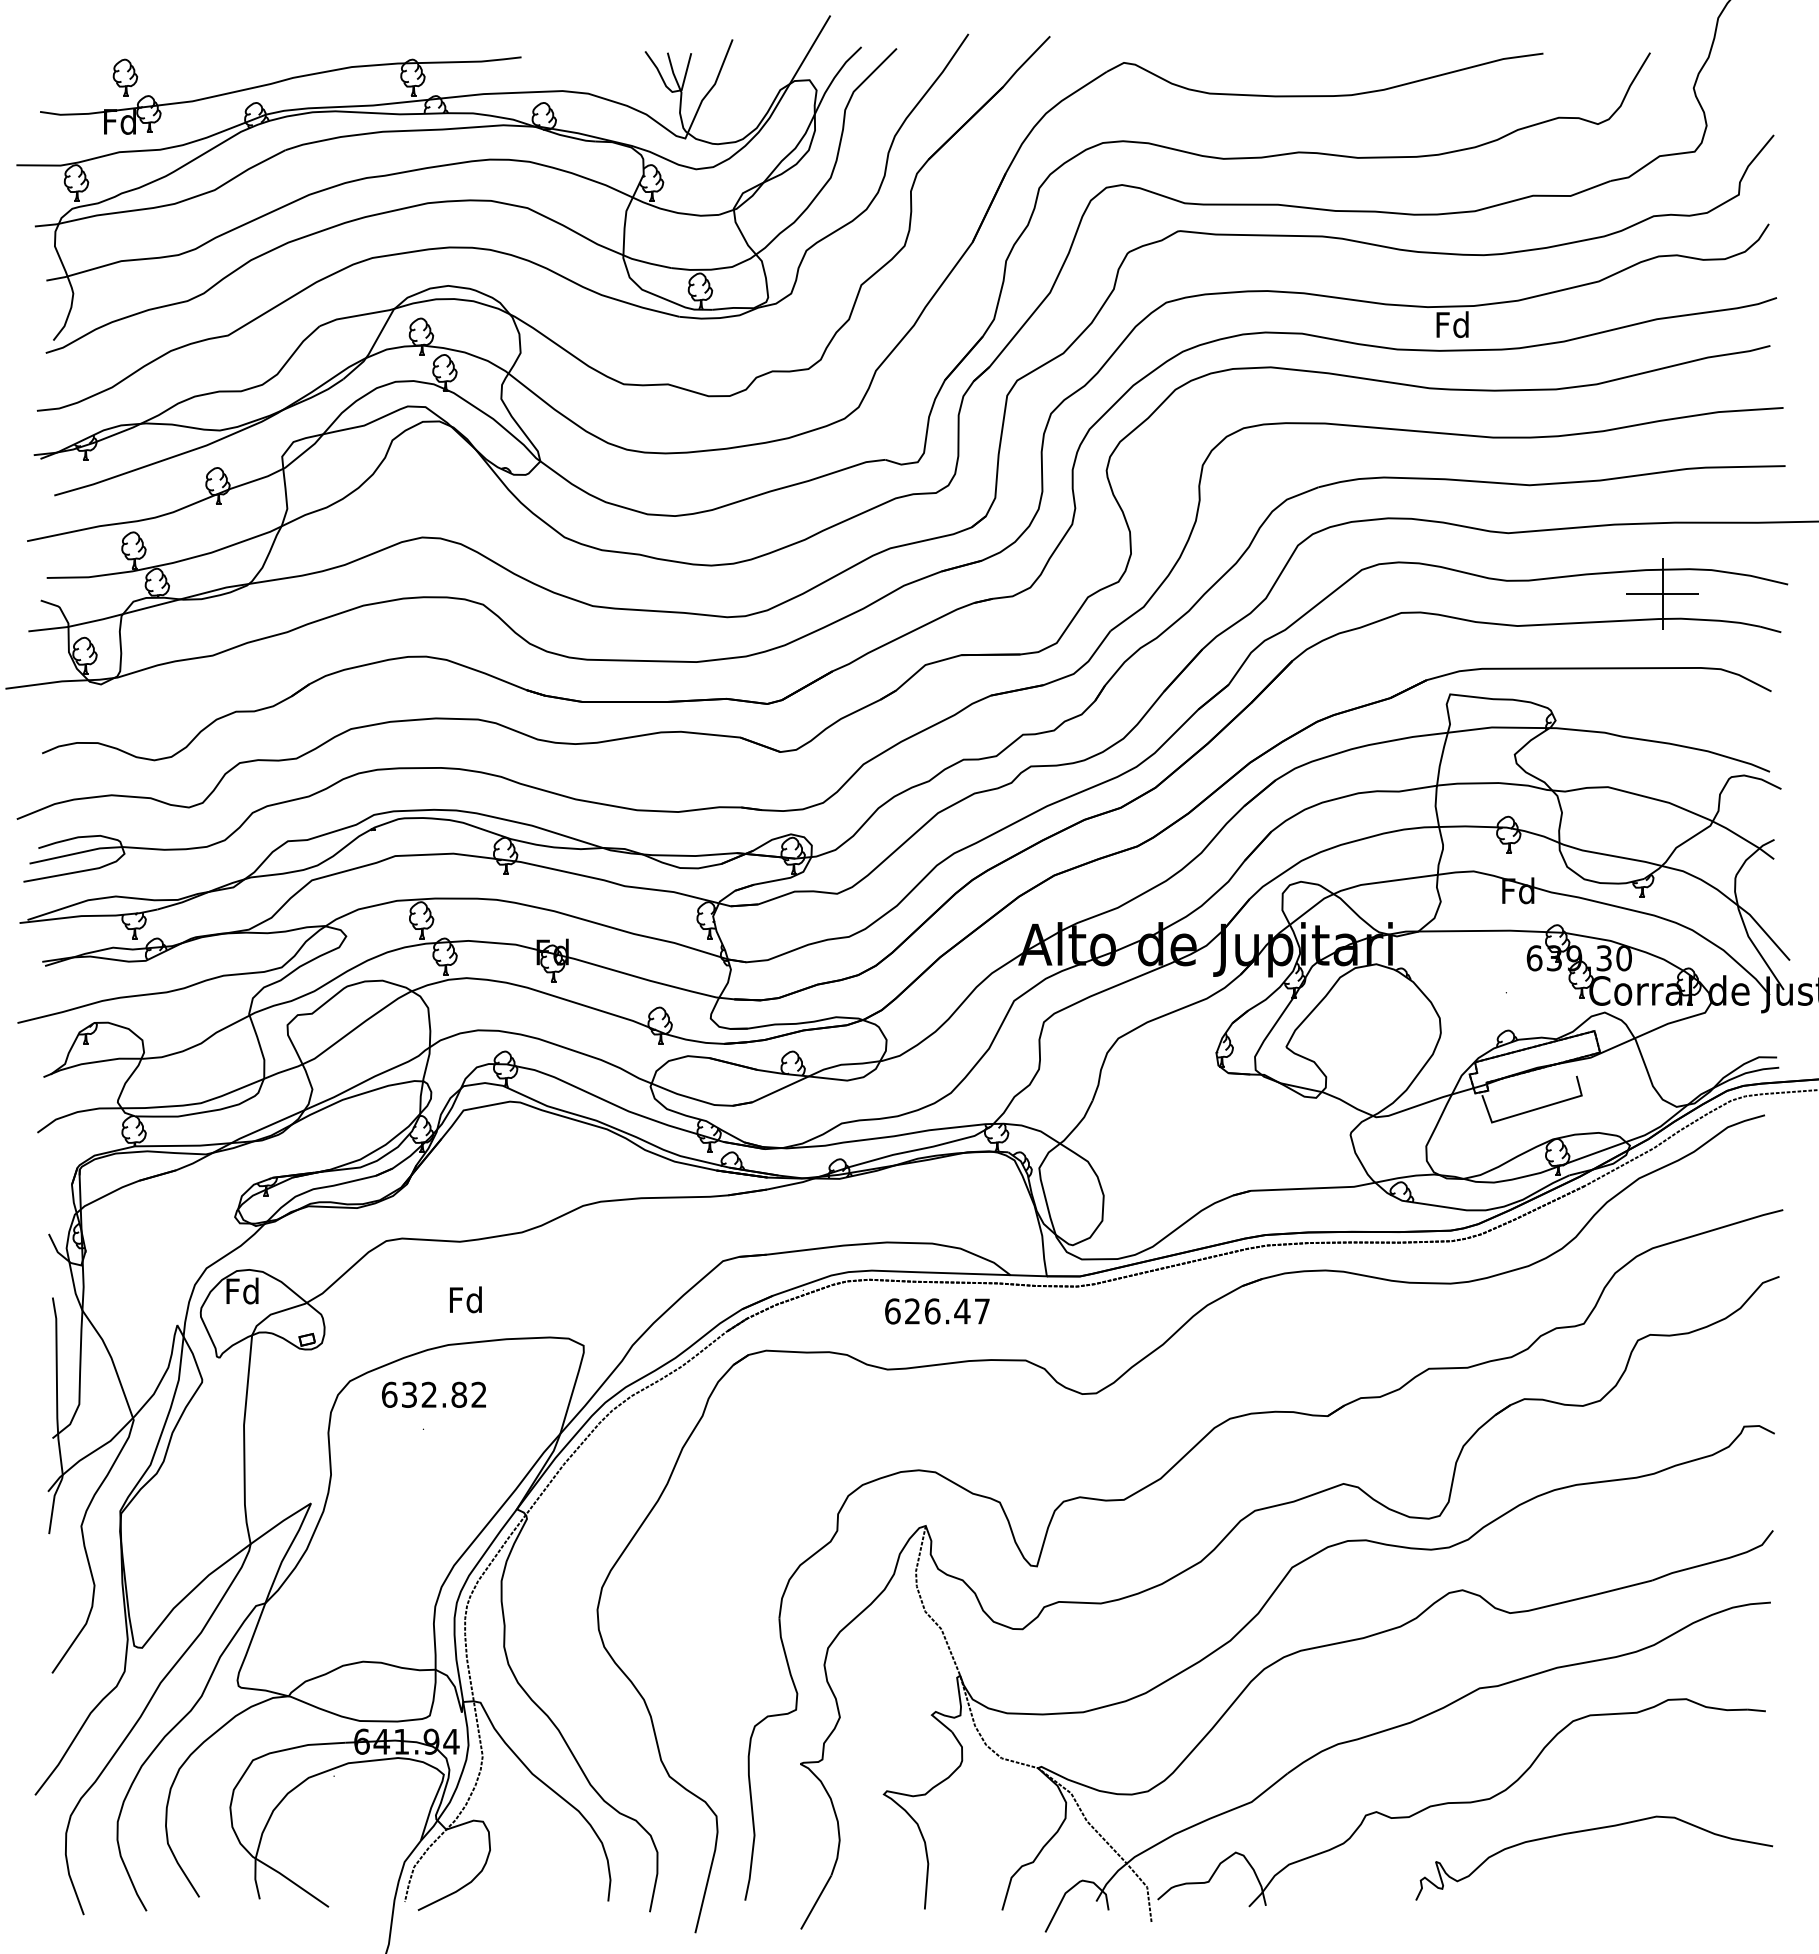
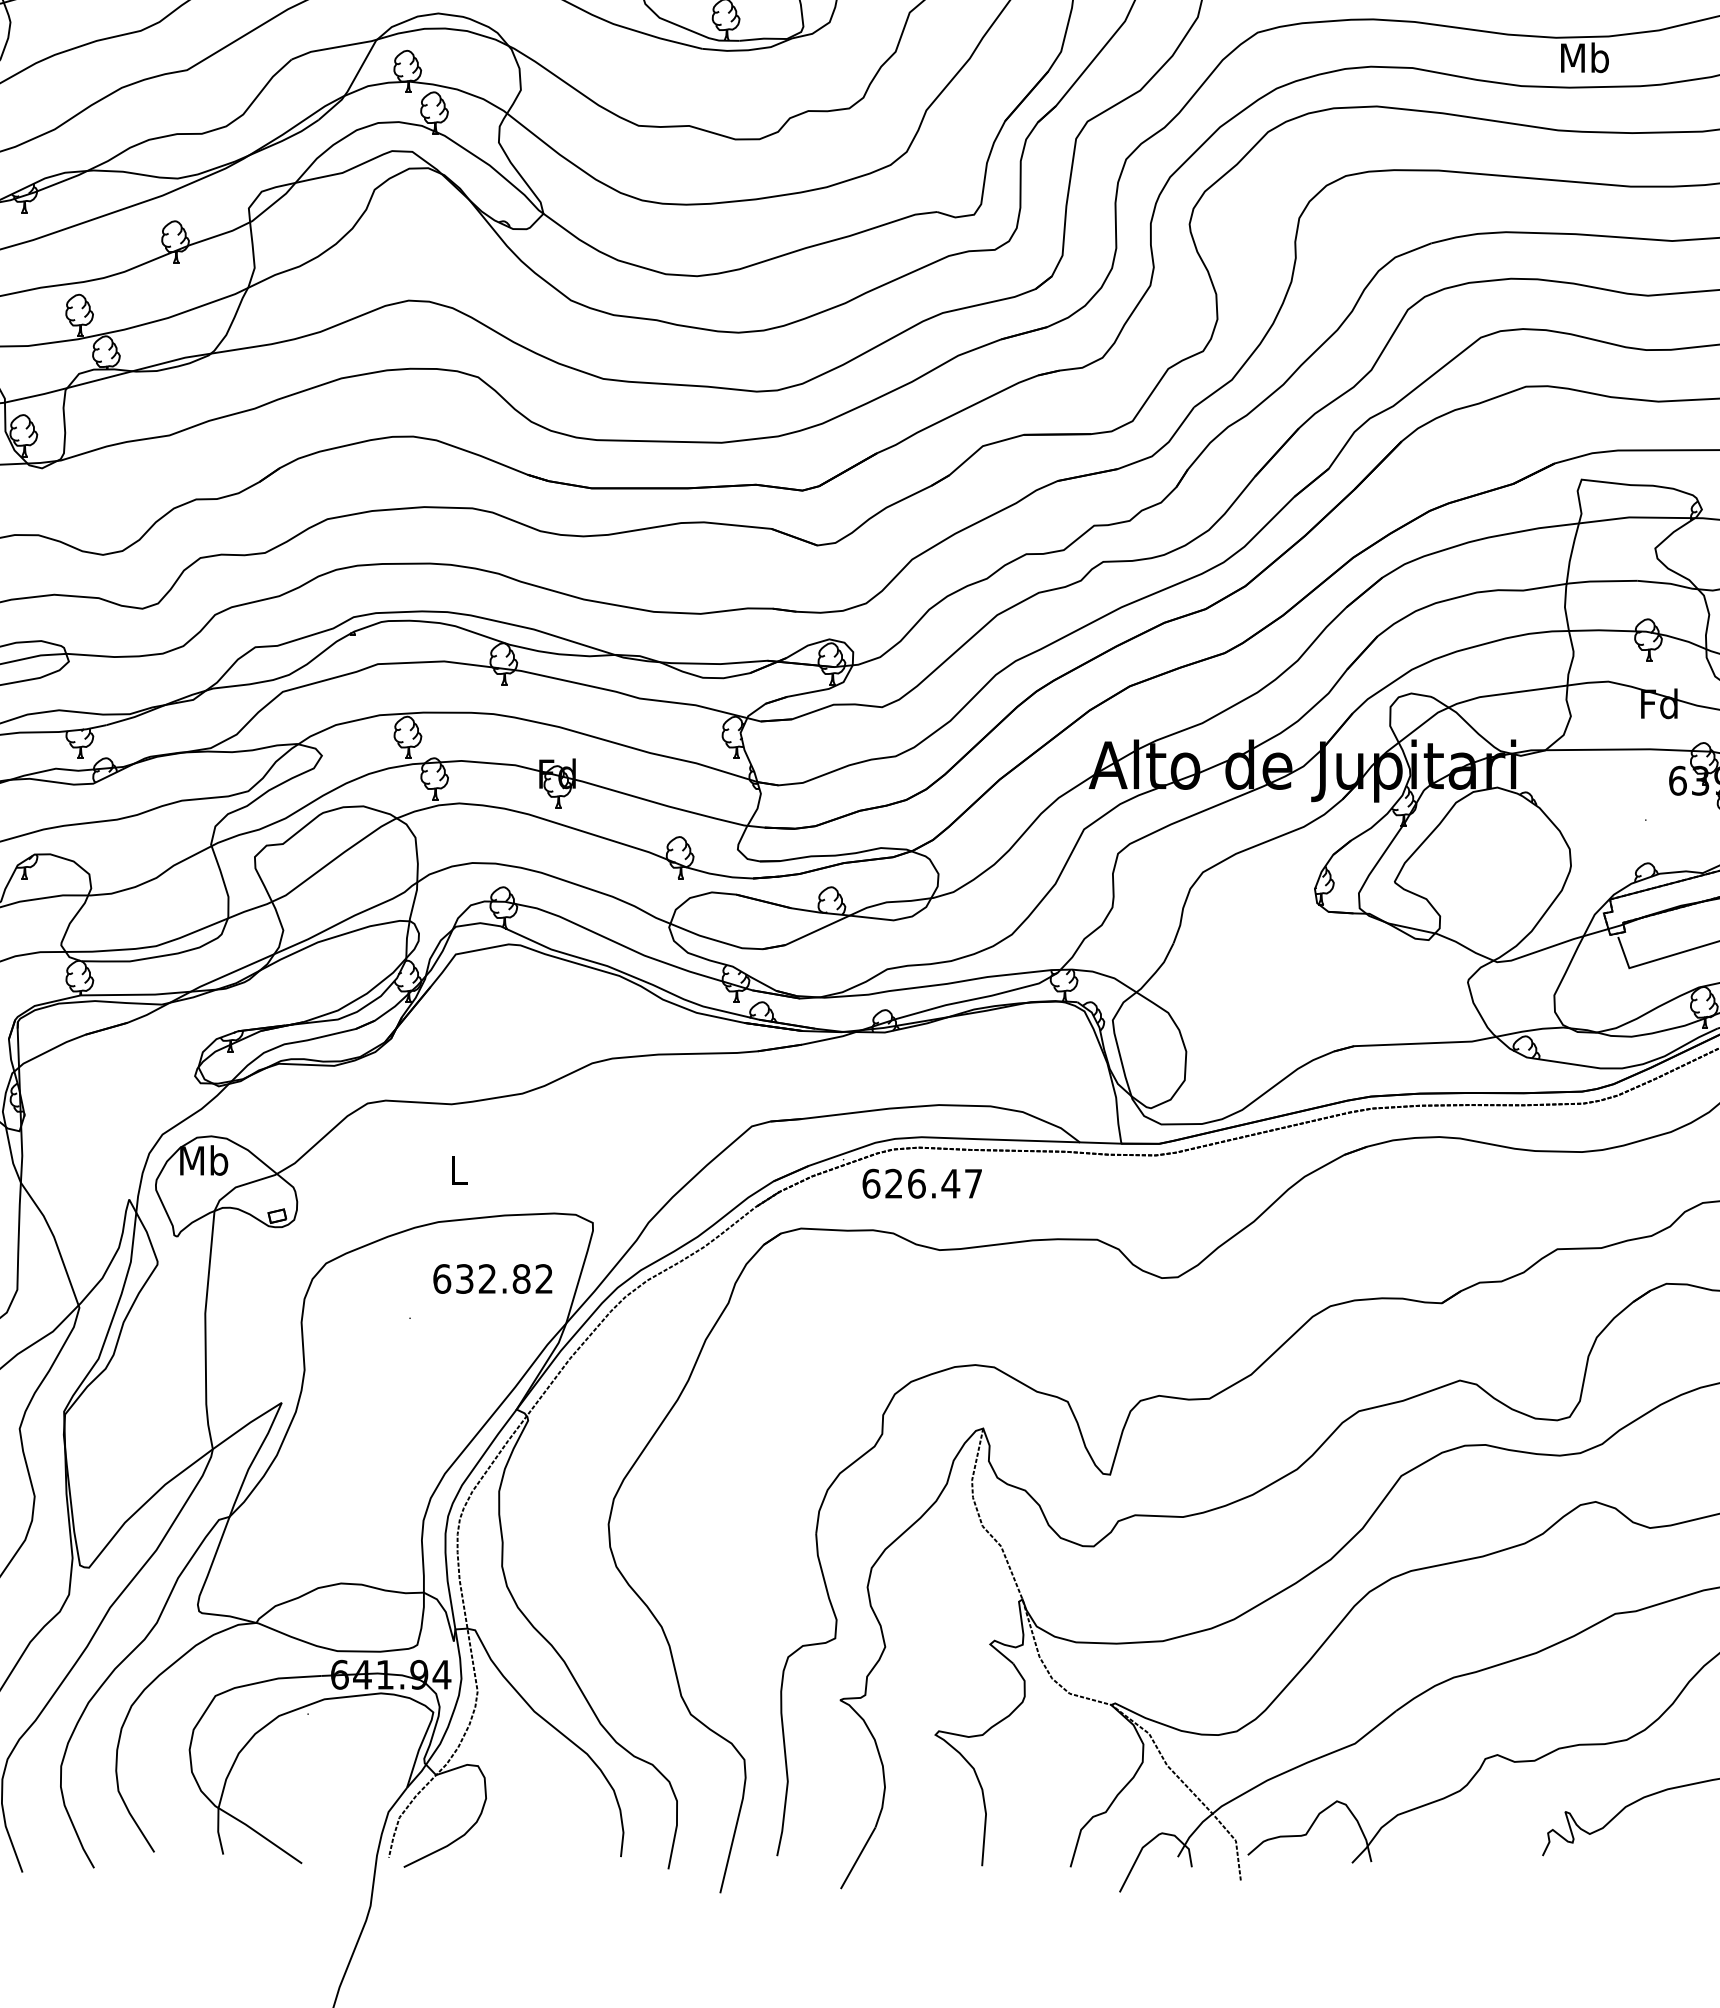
text: (1453, 324) -> (1585, 57), Fd -> Mb
text: (243, 1290) -> (204, 1159), Fd -> Mb
text: (465, 1299) -> (458, 1170), Fd -> L
text: (937, 1311) -> (922, 1183), moved
text: (433, 1394) -> (492, 1278), moved

